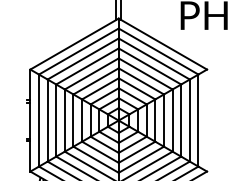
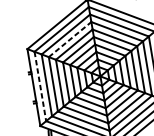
line: (87, 66) -> (70, 39), solid -> dashed
line: (39, 121) -> (40, 87), solid -> dashed

